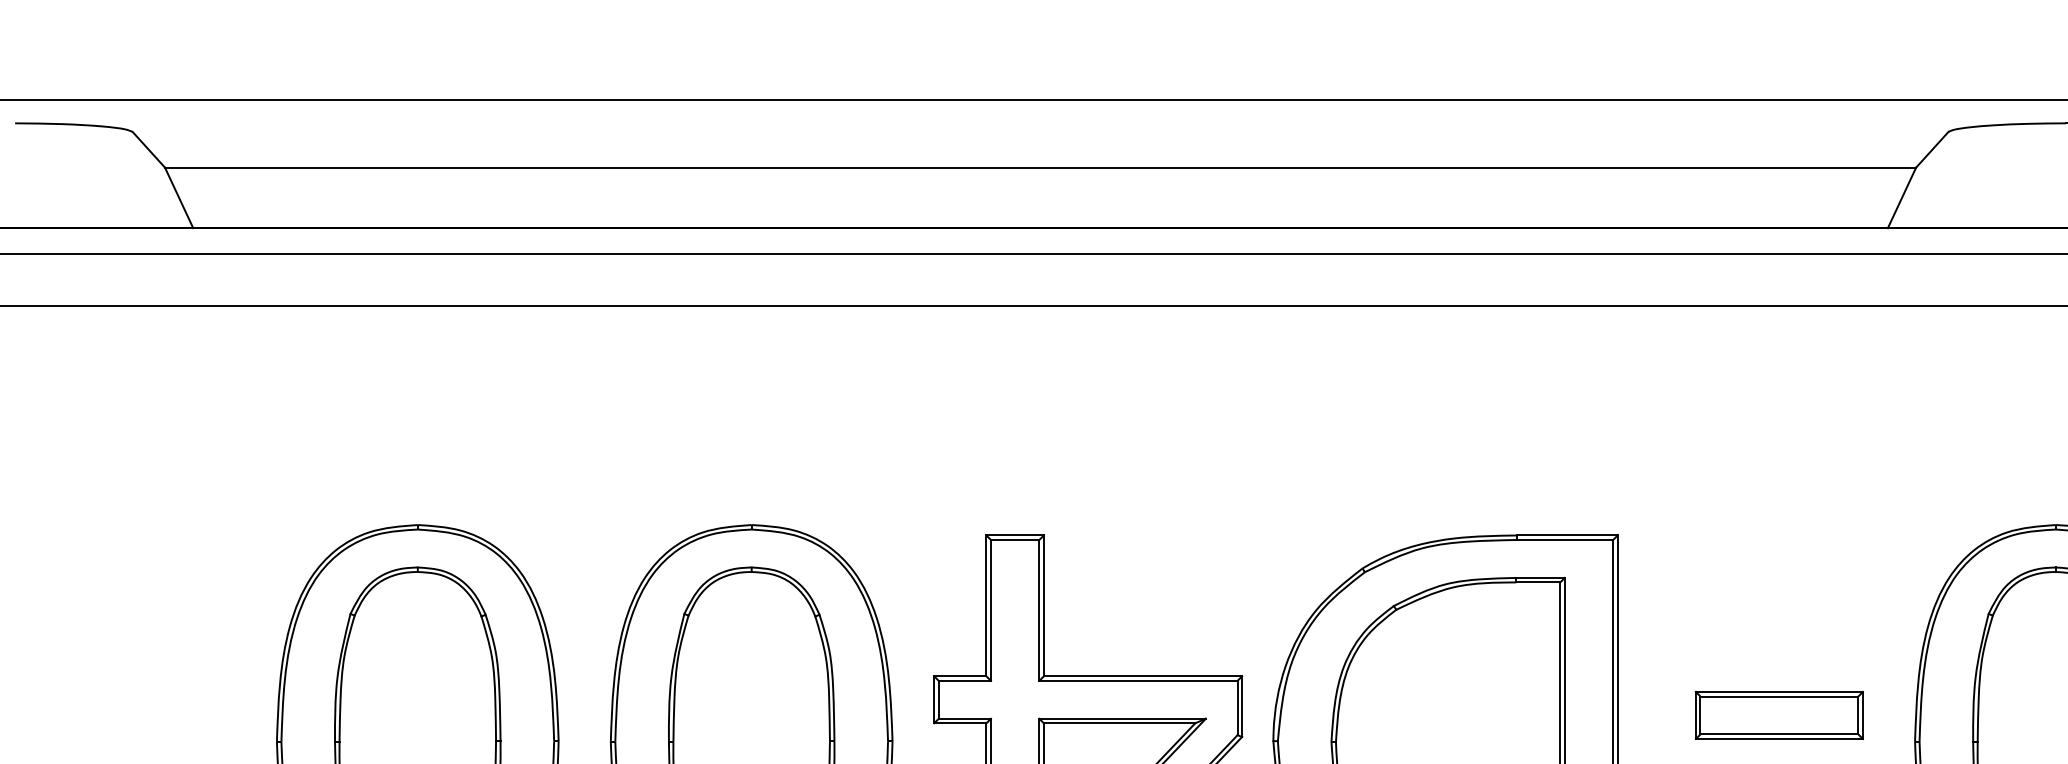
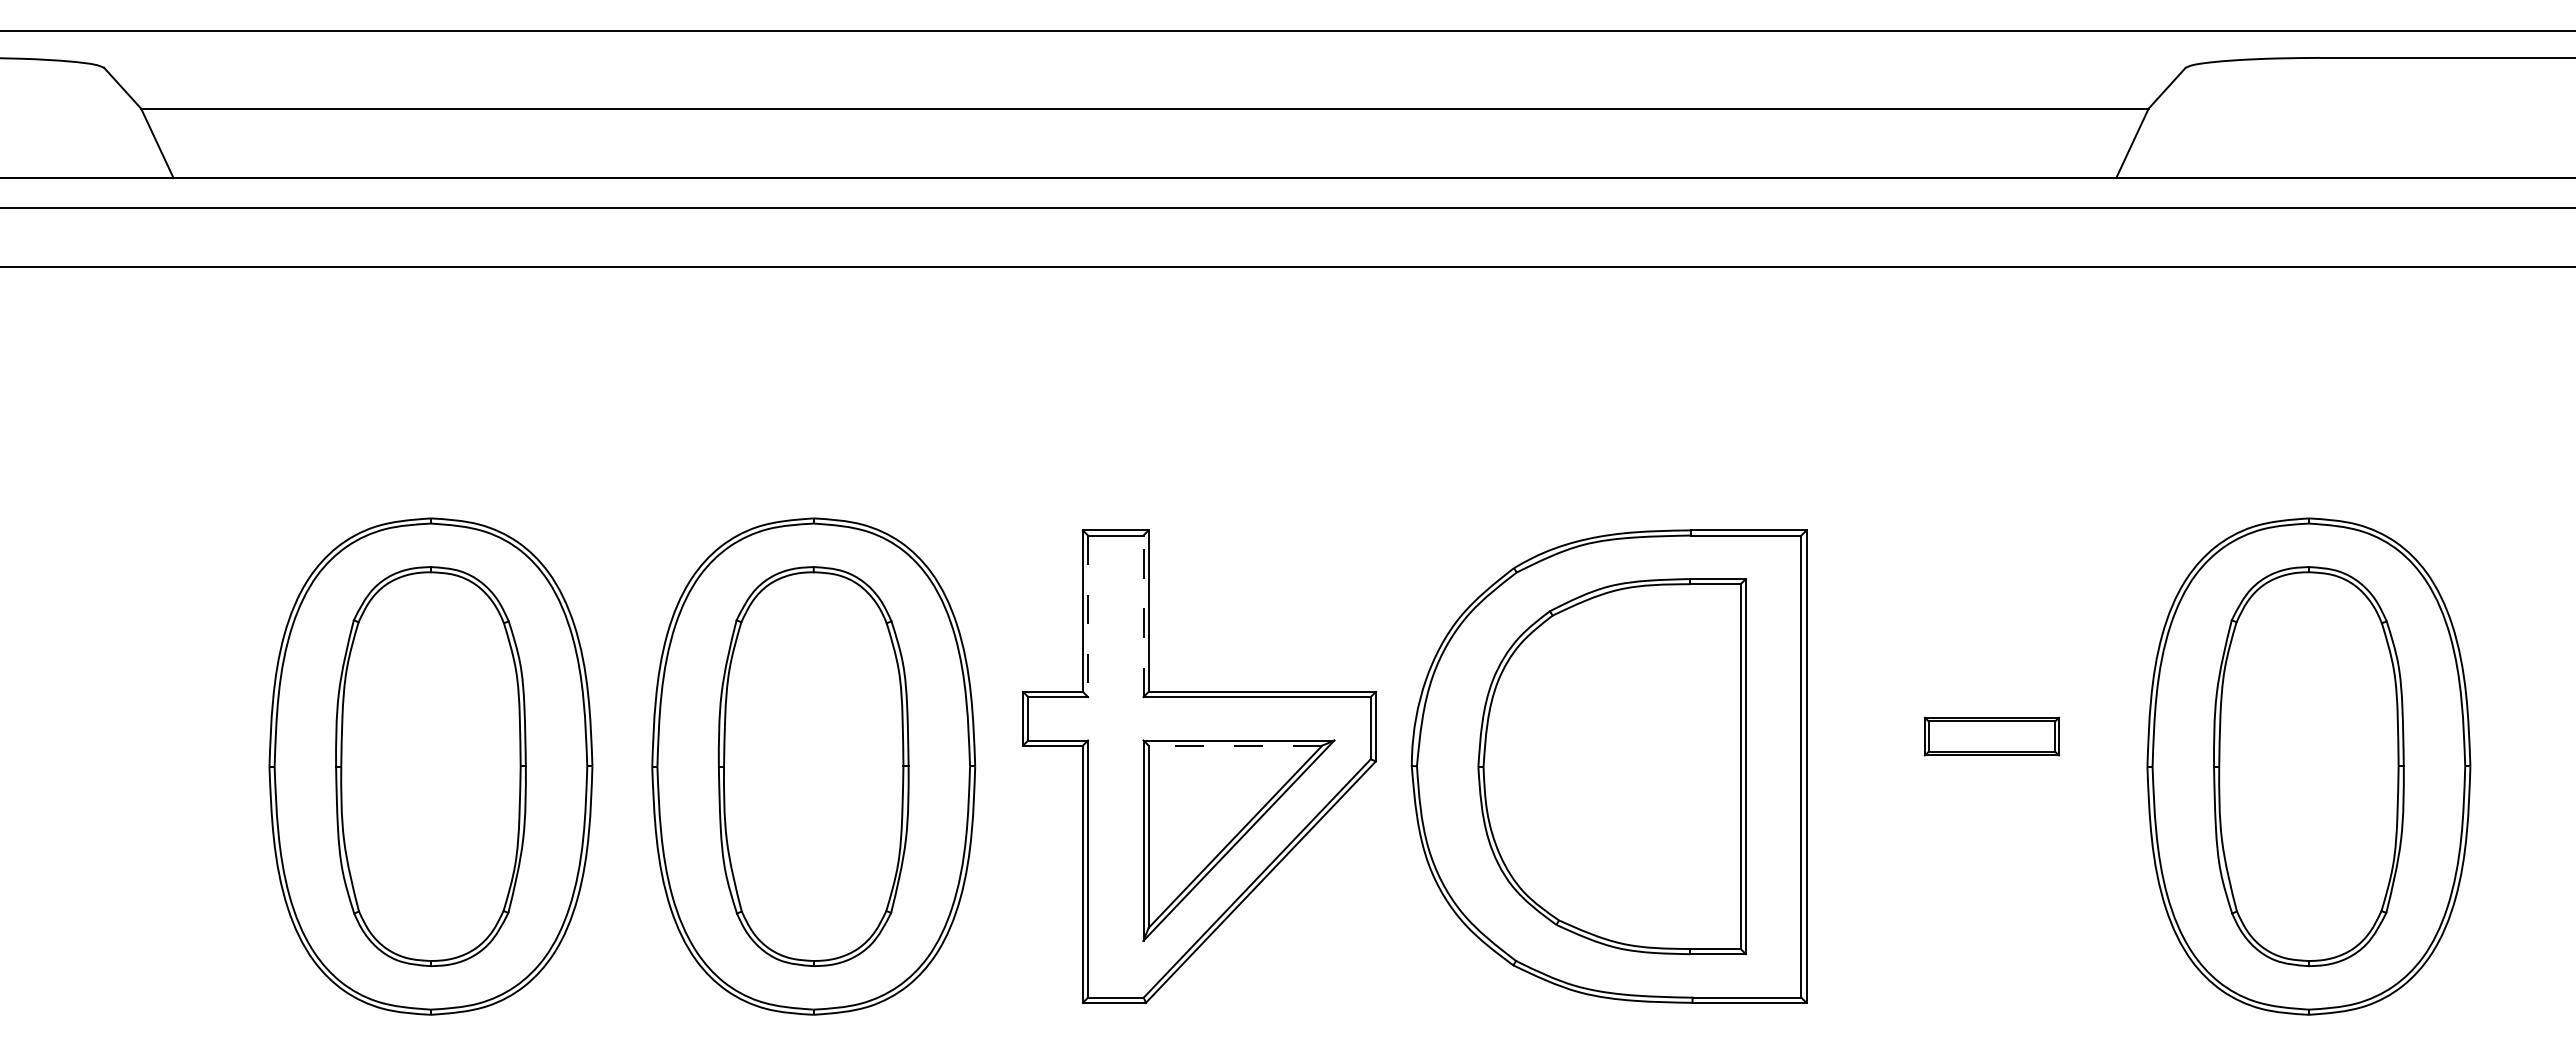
line: (991, 610) -> (1088, 616), solid -> dashed
line: (1039, 610) -> (1143, 616), solid -> dashed
part: (1779, 715) -> (1991, 736), size x0.7
line: (1119, 723) -> (1235, 745), solid -> dashed

